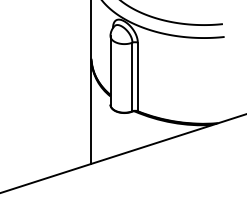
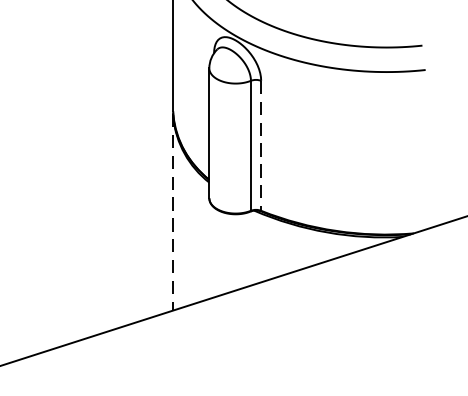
line: (137, 77) -> (260, 146), solid -> dashed
line: (91, 112) -> (173, 213), solid -> dashed

